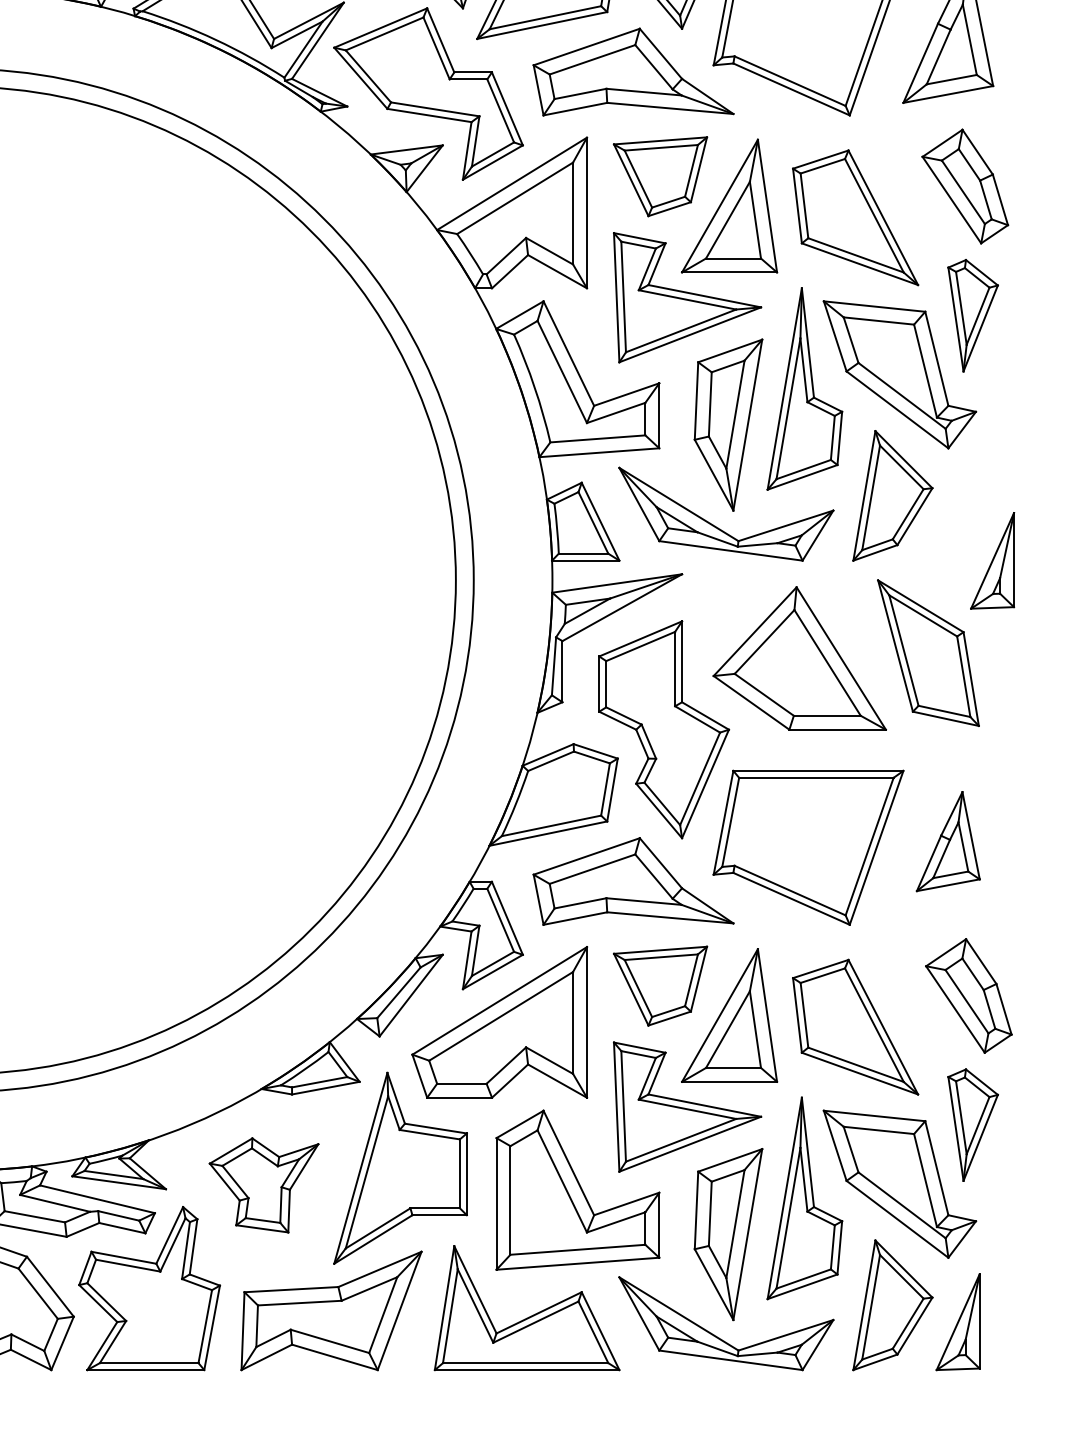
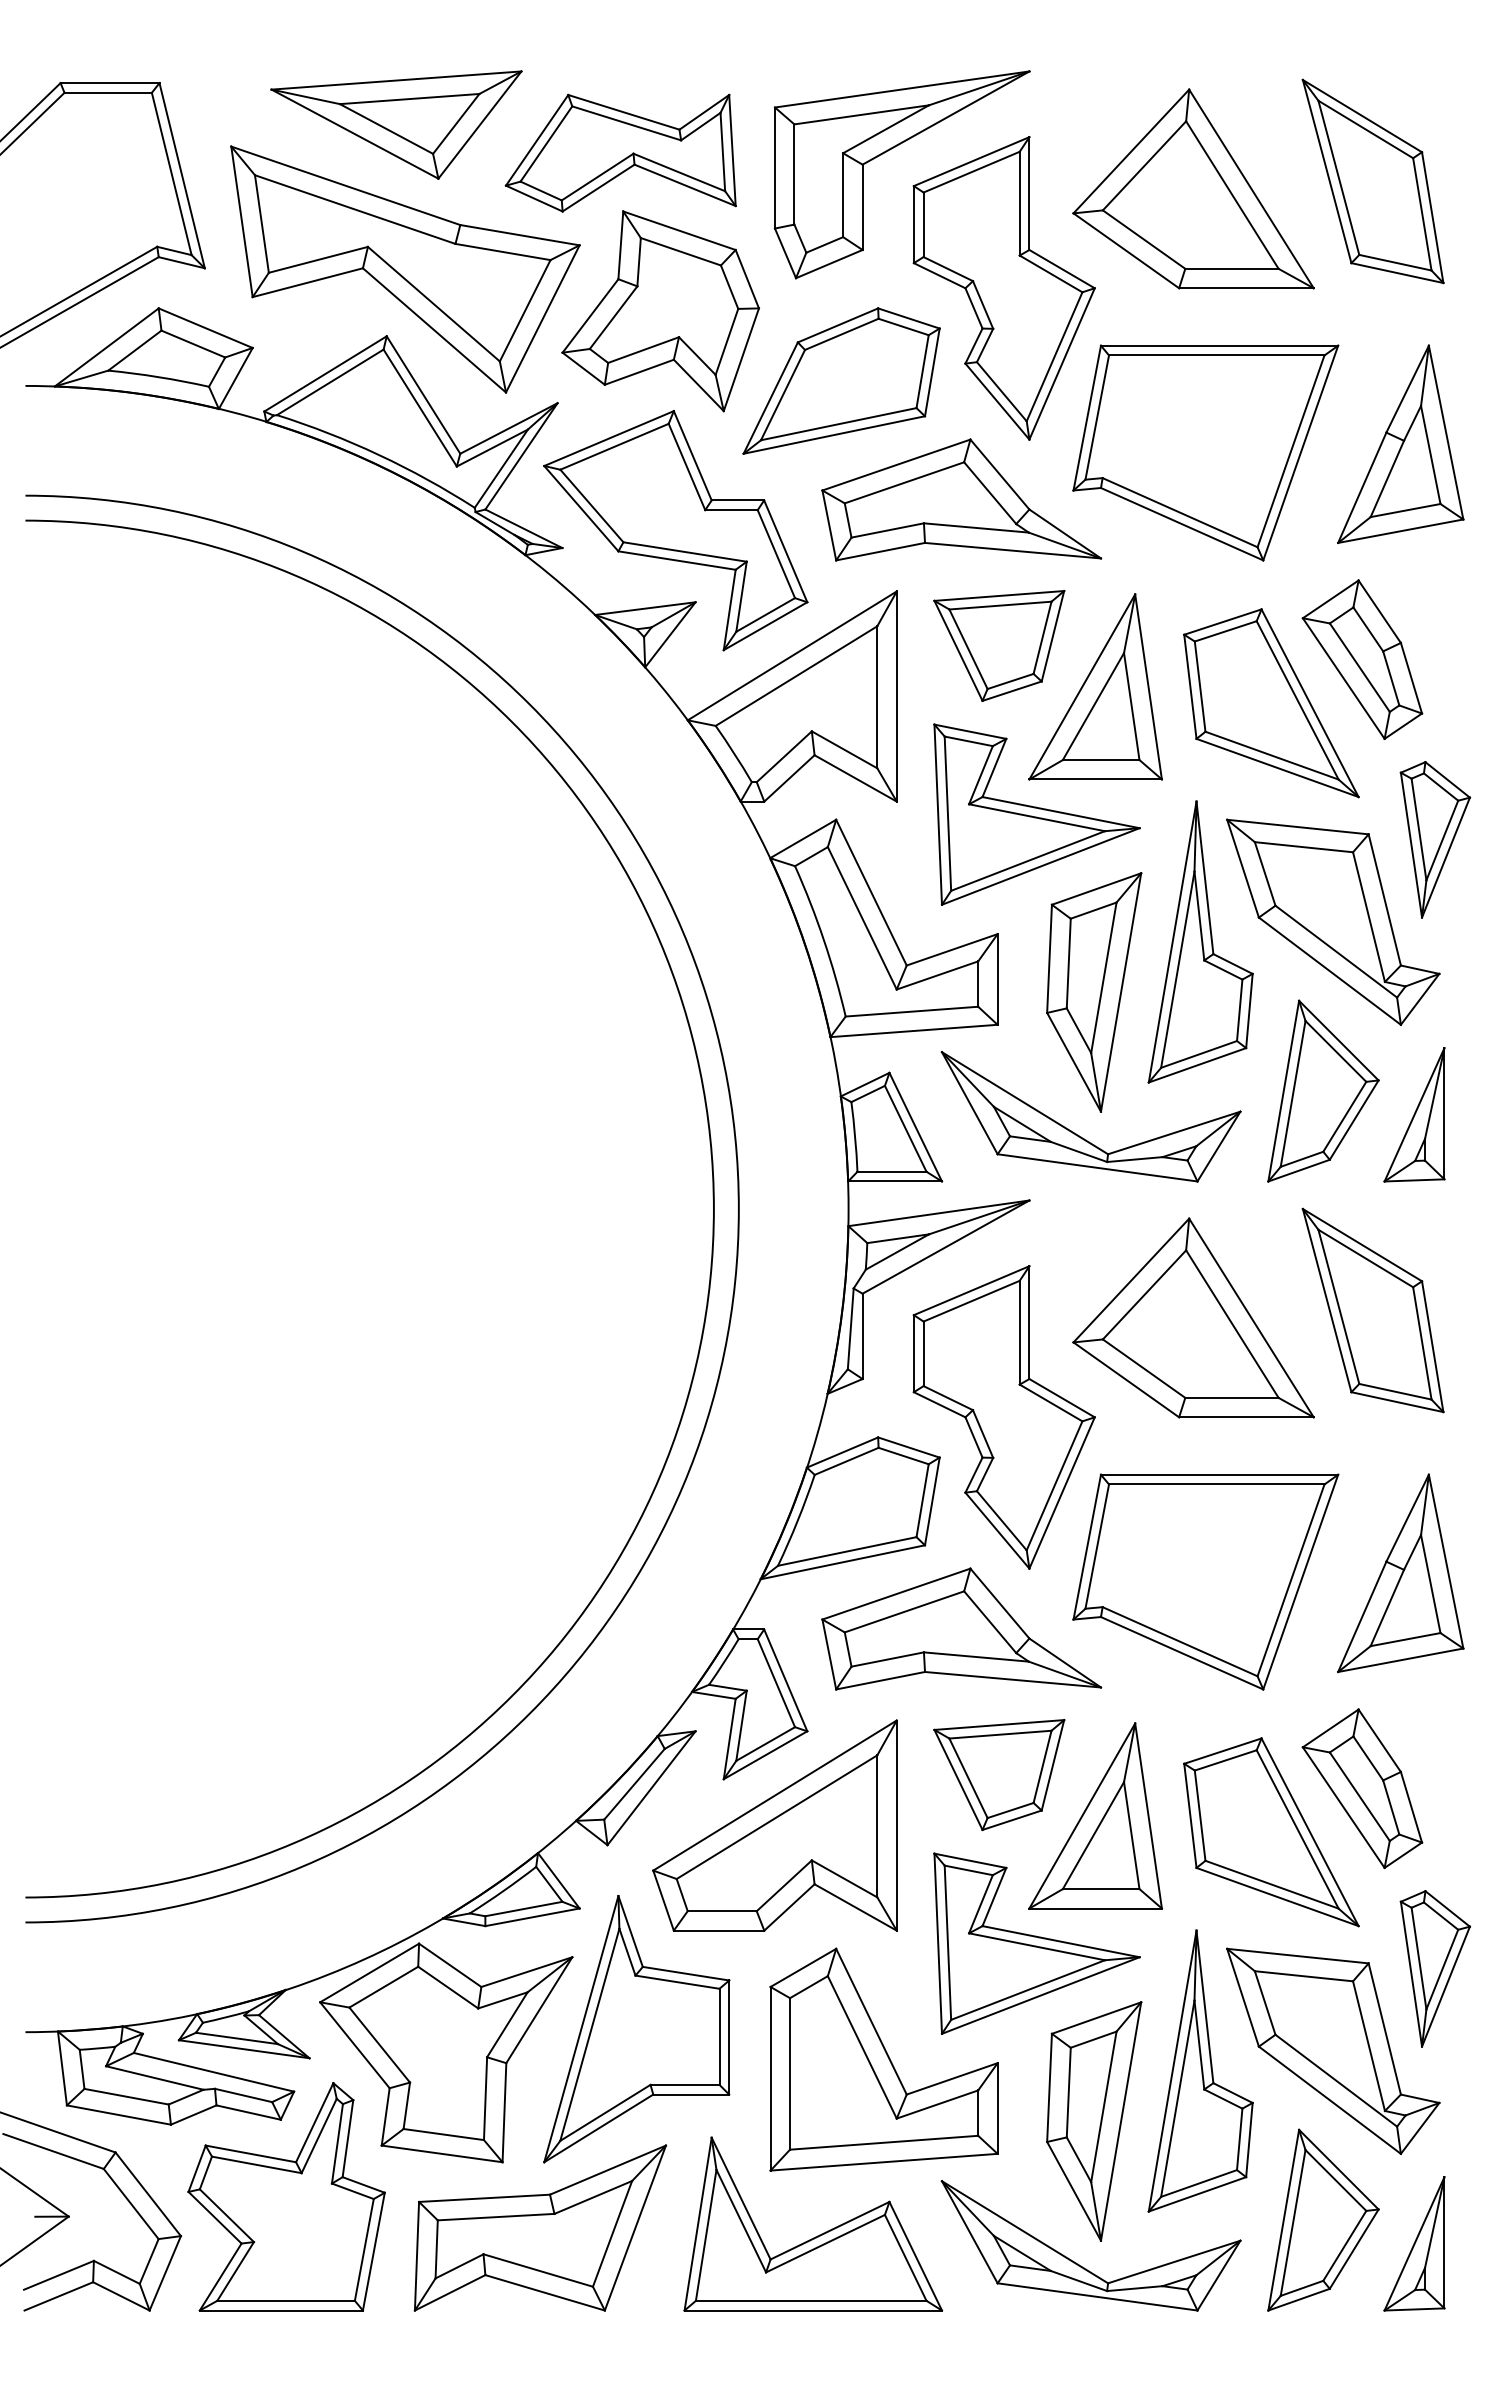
part: (965, 186) -> (1362, 659), moved
part: (992, 560) -> (1414, 1114), moved
part: (948, 841) -> (1400, 1573), size x1.43
part: (968, 995) -> (1362, 1788), moved
part: (264, 1185) -> (446, 2052), size x1.67

